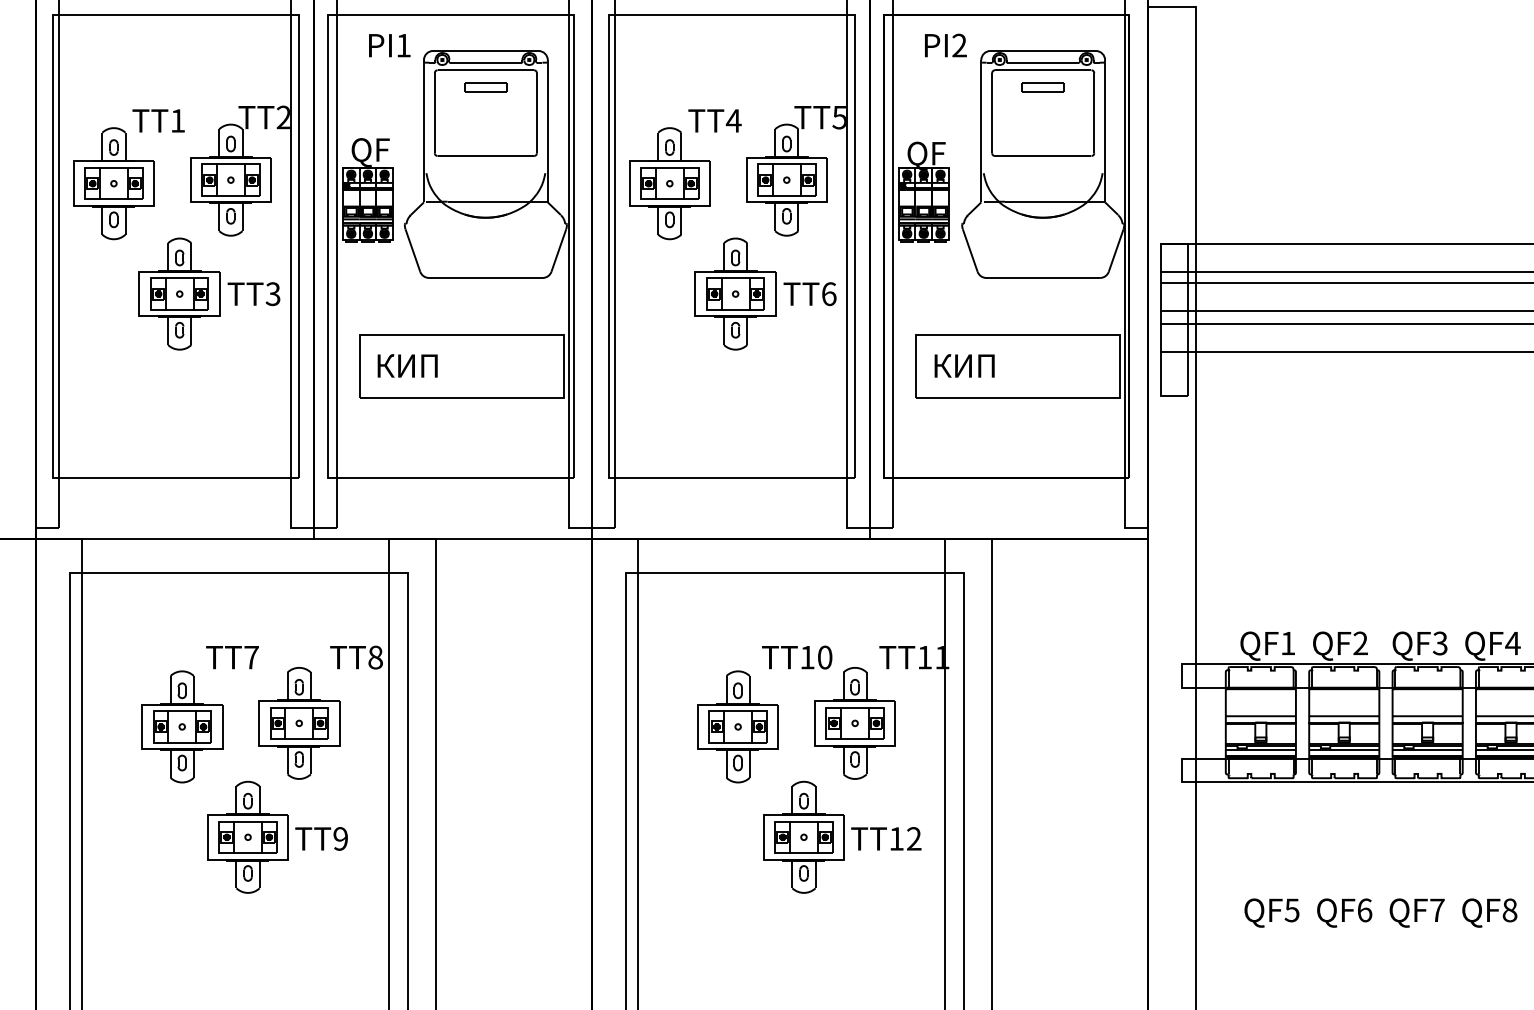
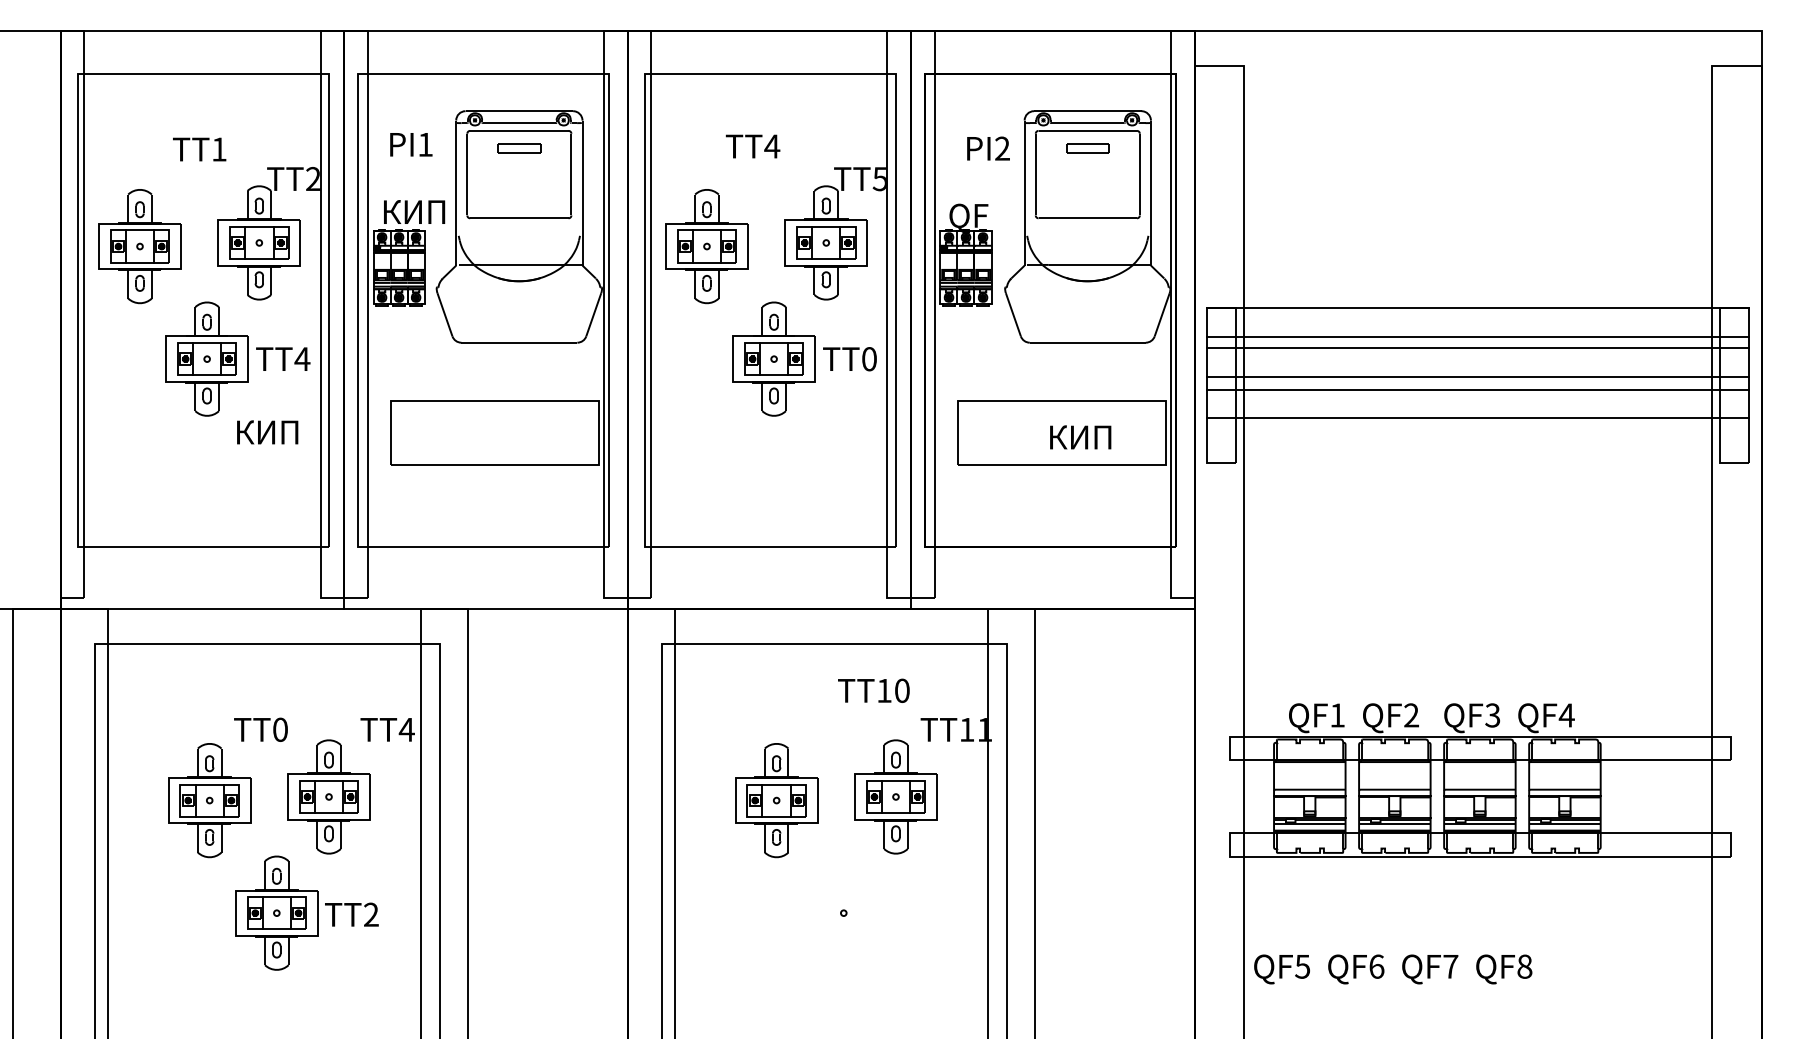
text: (389, 45) -> (411, 144), moved
text: (945, 45) -> (988, 148), moved
text: (158, 120) -> (199, 149), moved
text: (714, 120) -> (752, 146), moved
text: (382, 152) -> (413, 214), QF -> КИП
text: (273, 294) -> (302, 359), 3 -> 4
text: (829, 294) -> (869, 359), 6 -> 0
text: (407, 366) -> (267, 432), moved
text: (964, 366) -> (1080, 437), moved
text: (251, 657) -> (280, 729), 7 -> 0
text: (375, 657) -> (406, 729), 8 -> 4
text: (796, 657) -> (873, 690), moved
part: (841, 836) -> (882, 912), removed
text: (340, 838) -> (371, 914), 9 -> 2
text: (1381, 913) -> (1393, 969), moved

